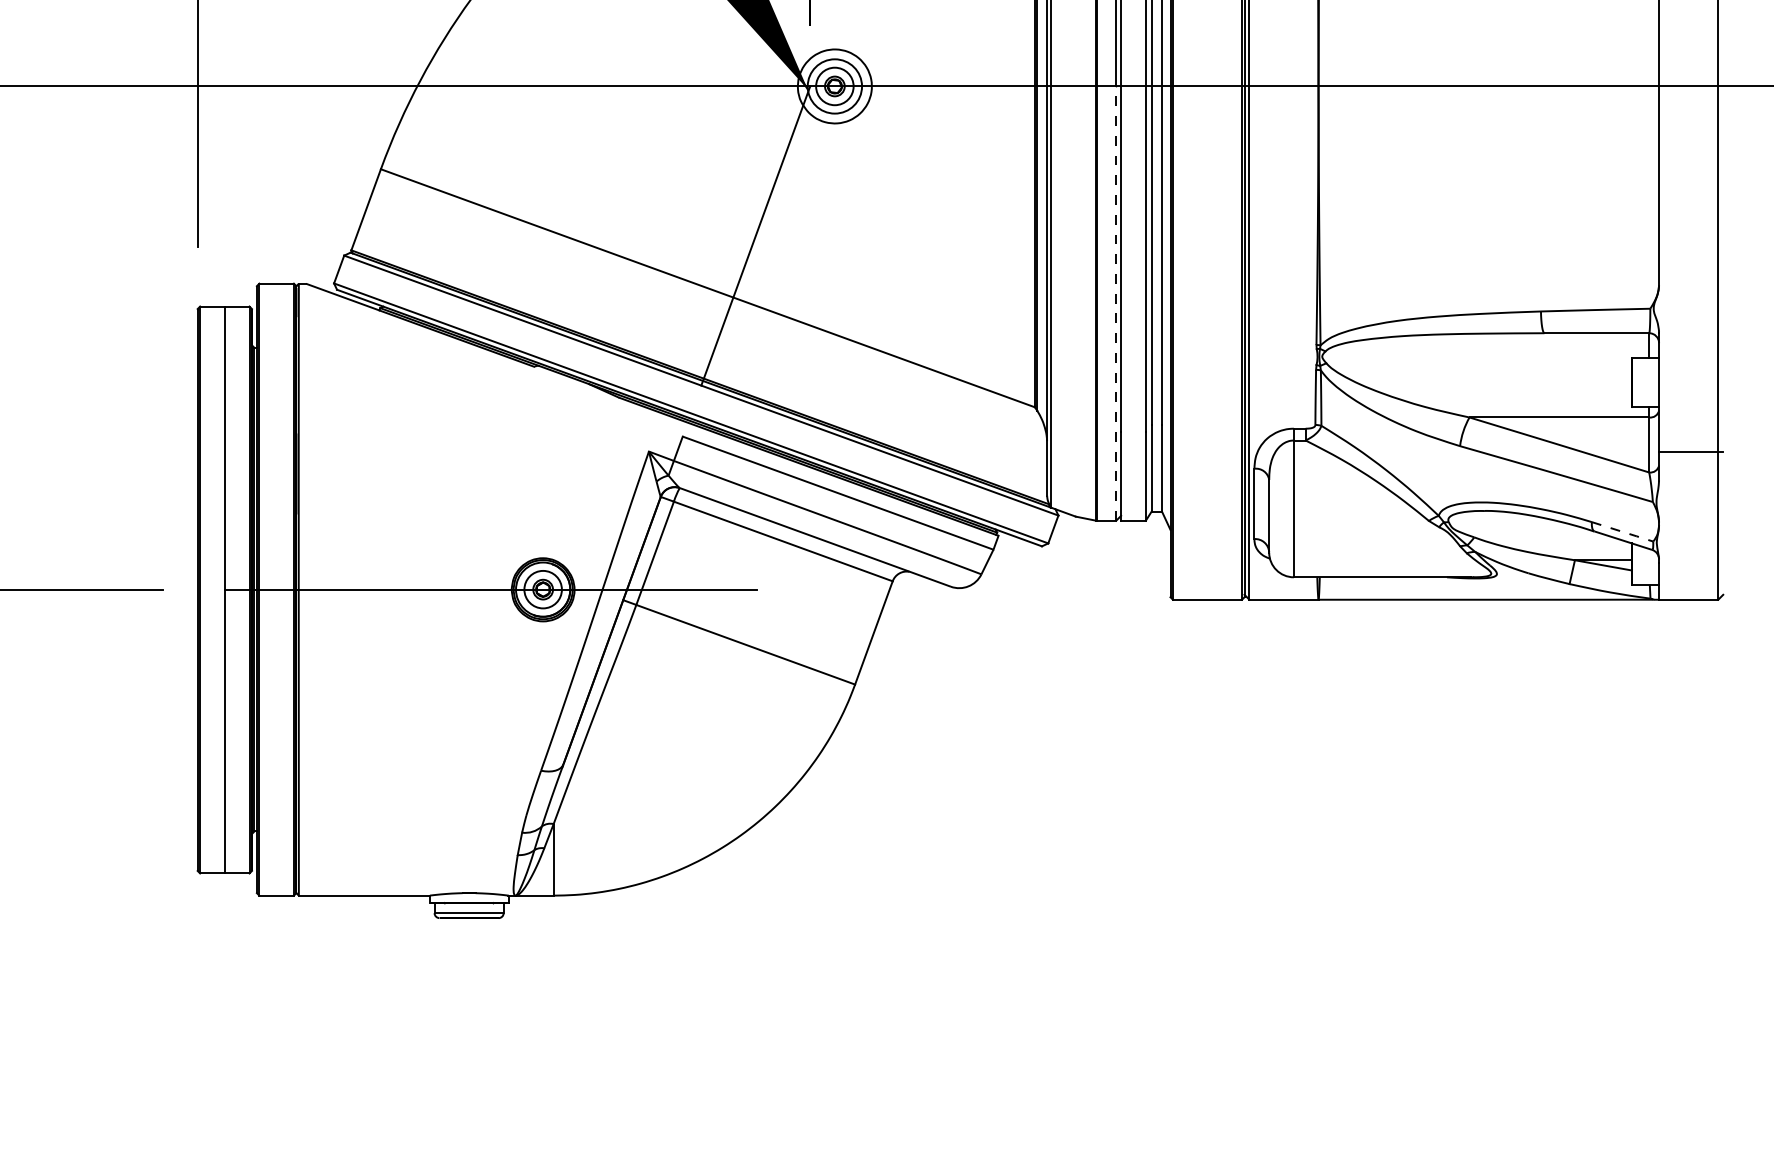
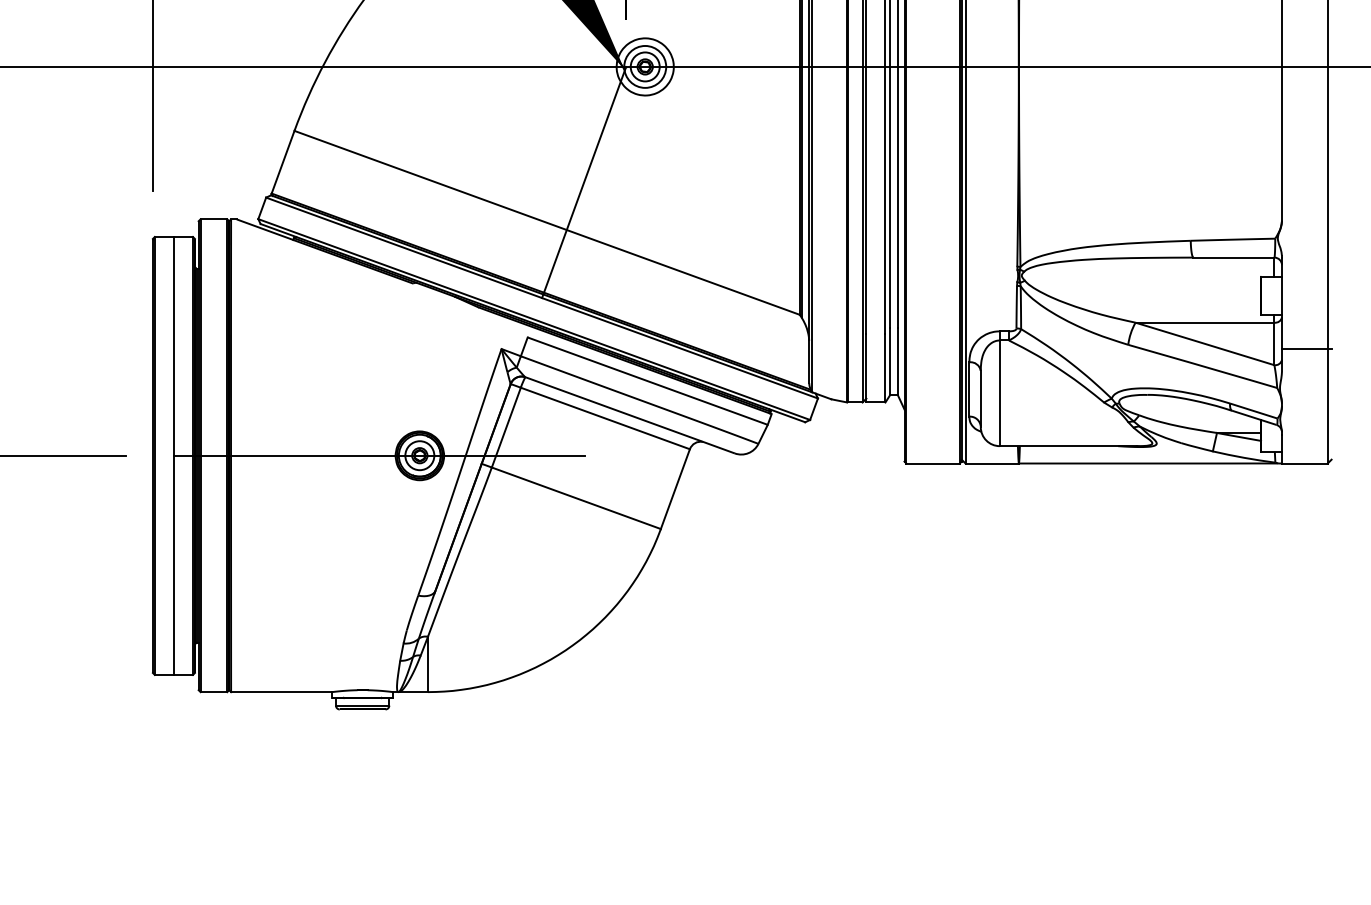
line: (1116, 303) -> (862, 234), dashed -> solid
line: (1623, 532) -> (1254, 411), dashed -> solid

